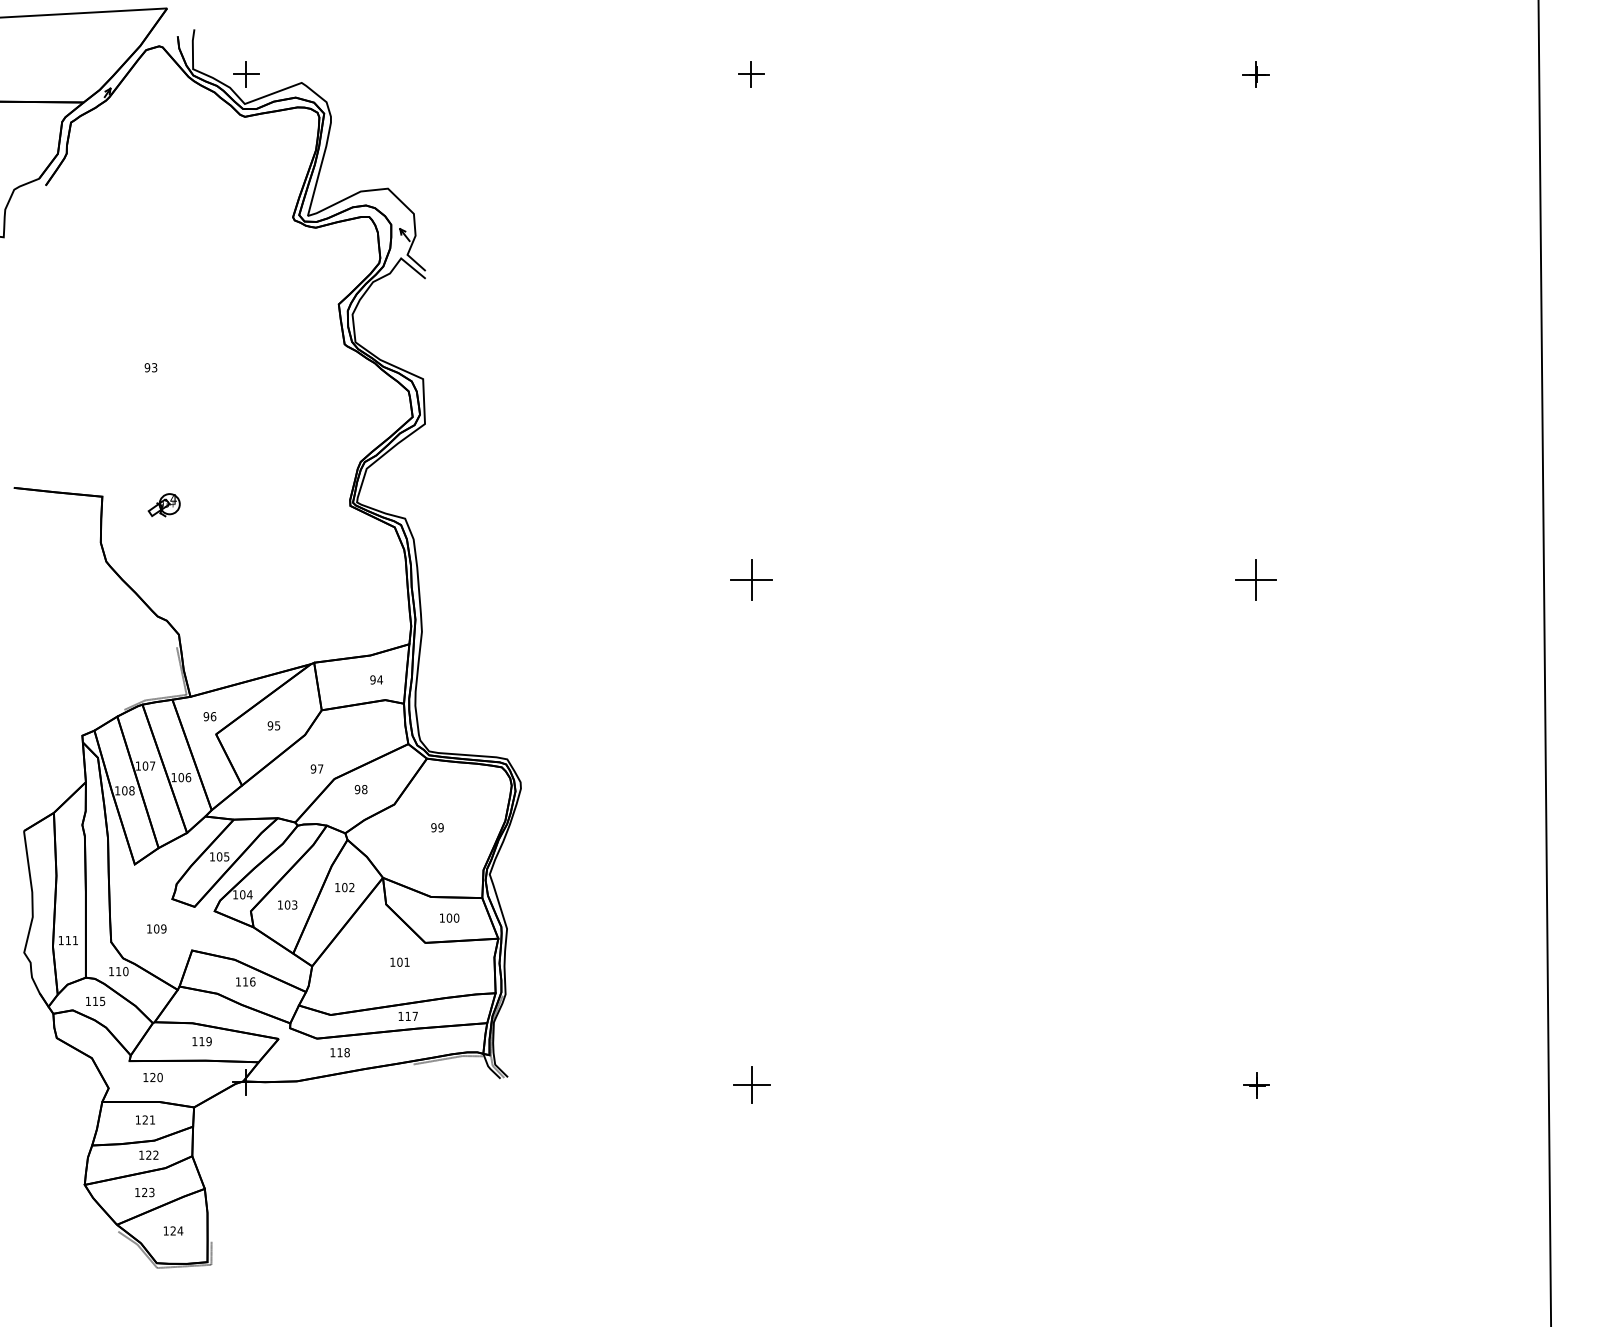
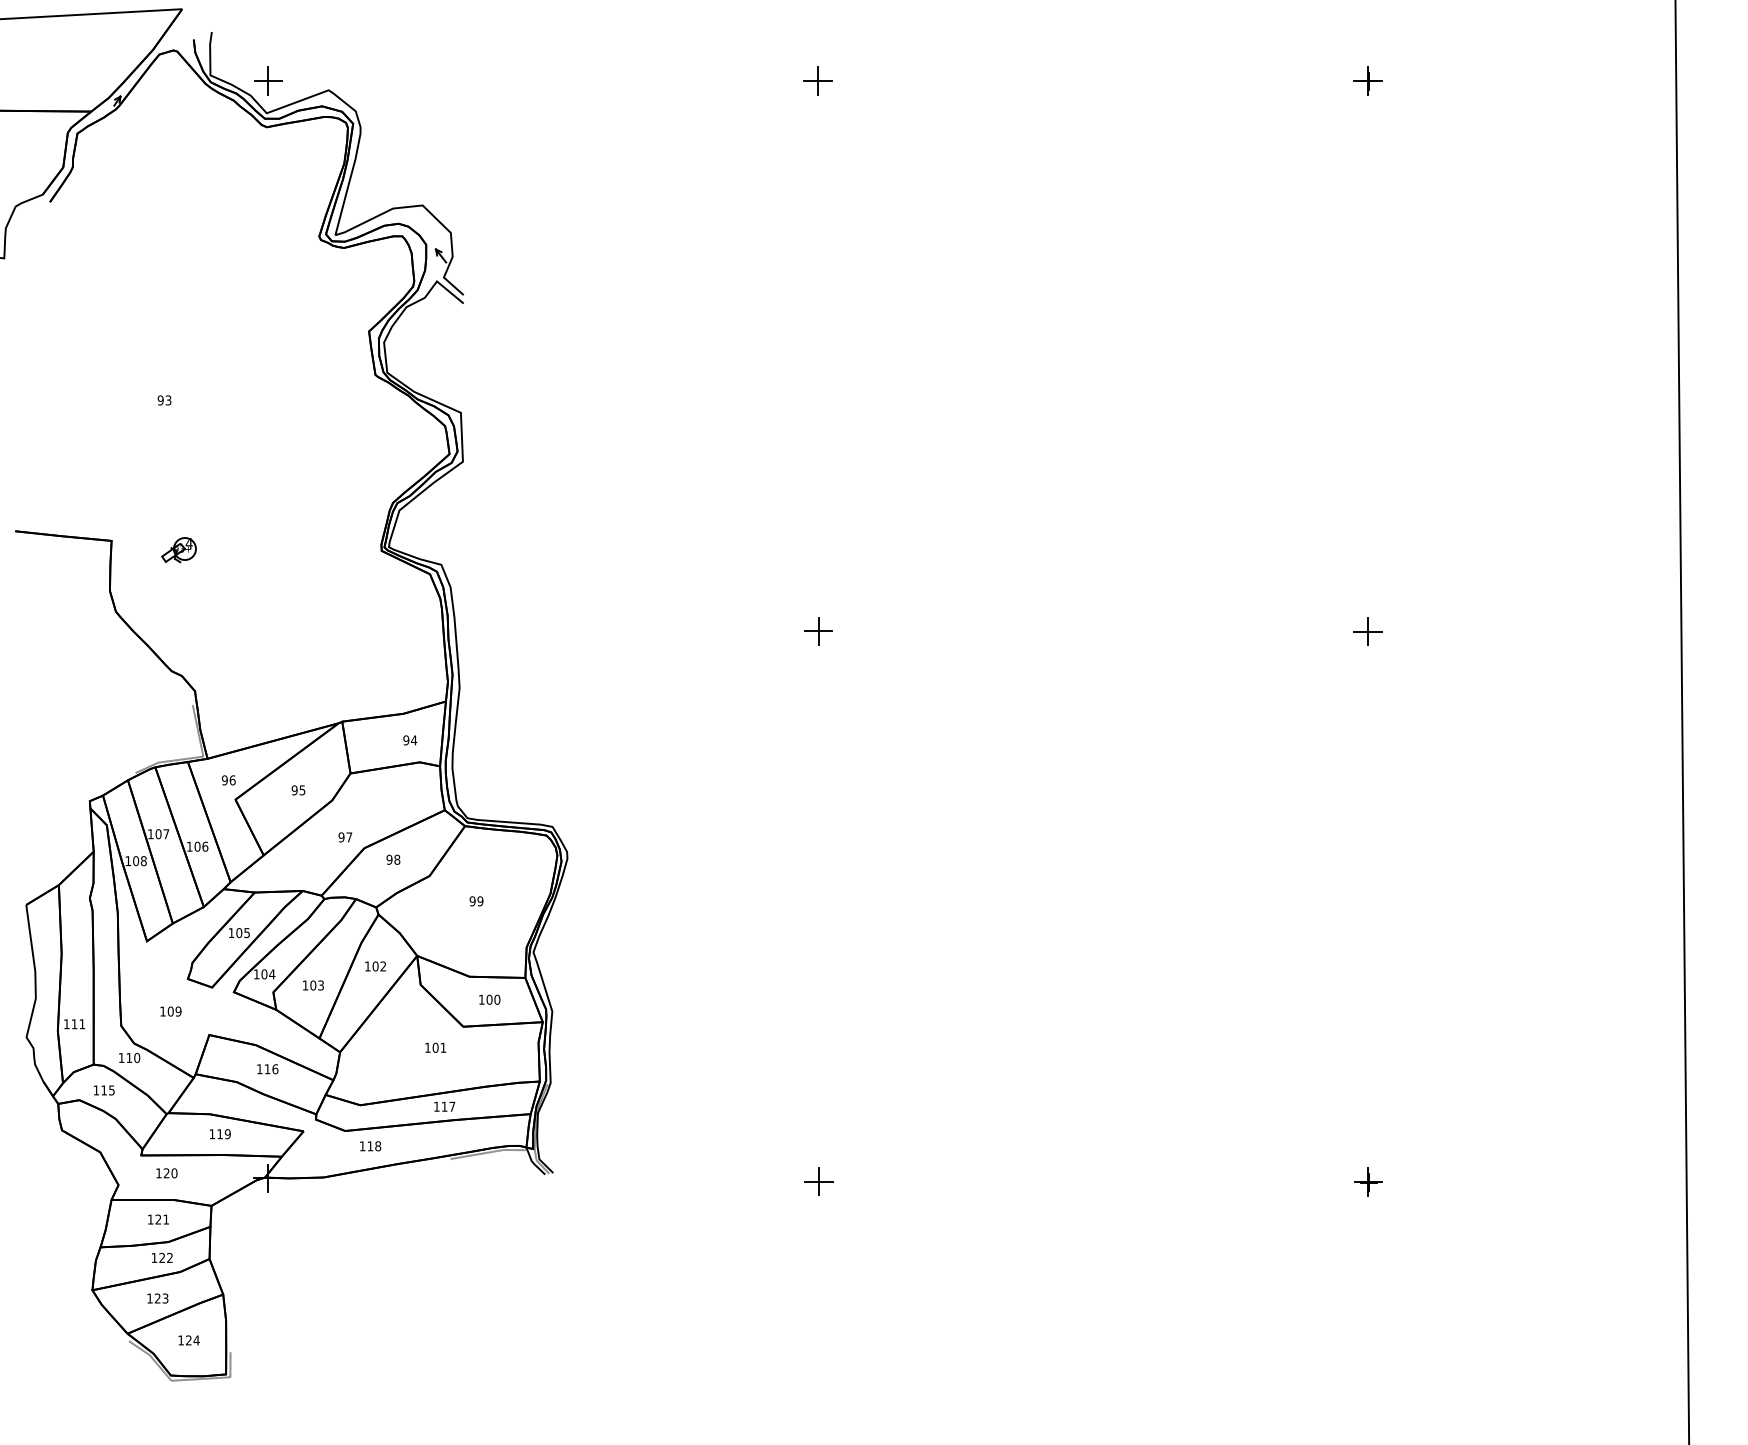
part: (751, 579) -> (818, 631), size x0.62
part: (1256, 579) -> (1368, 631), size x0.62
part: (751, 1085) -> (818, 1182), size x0.71

